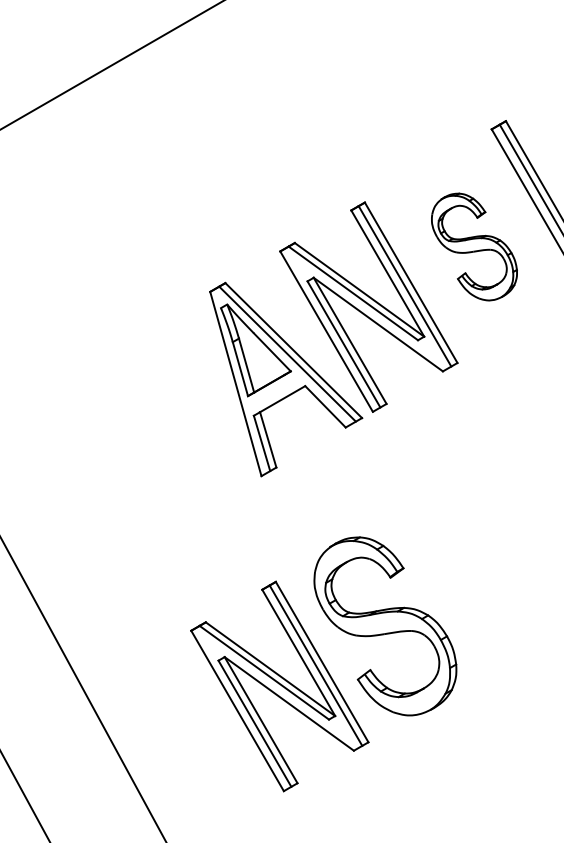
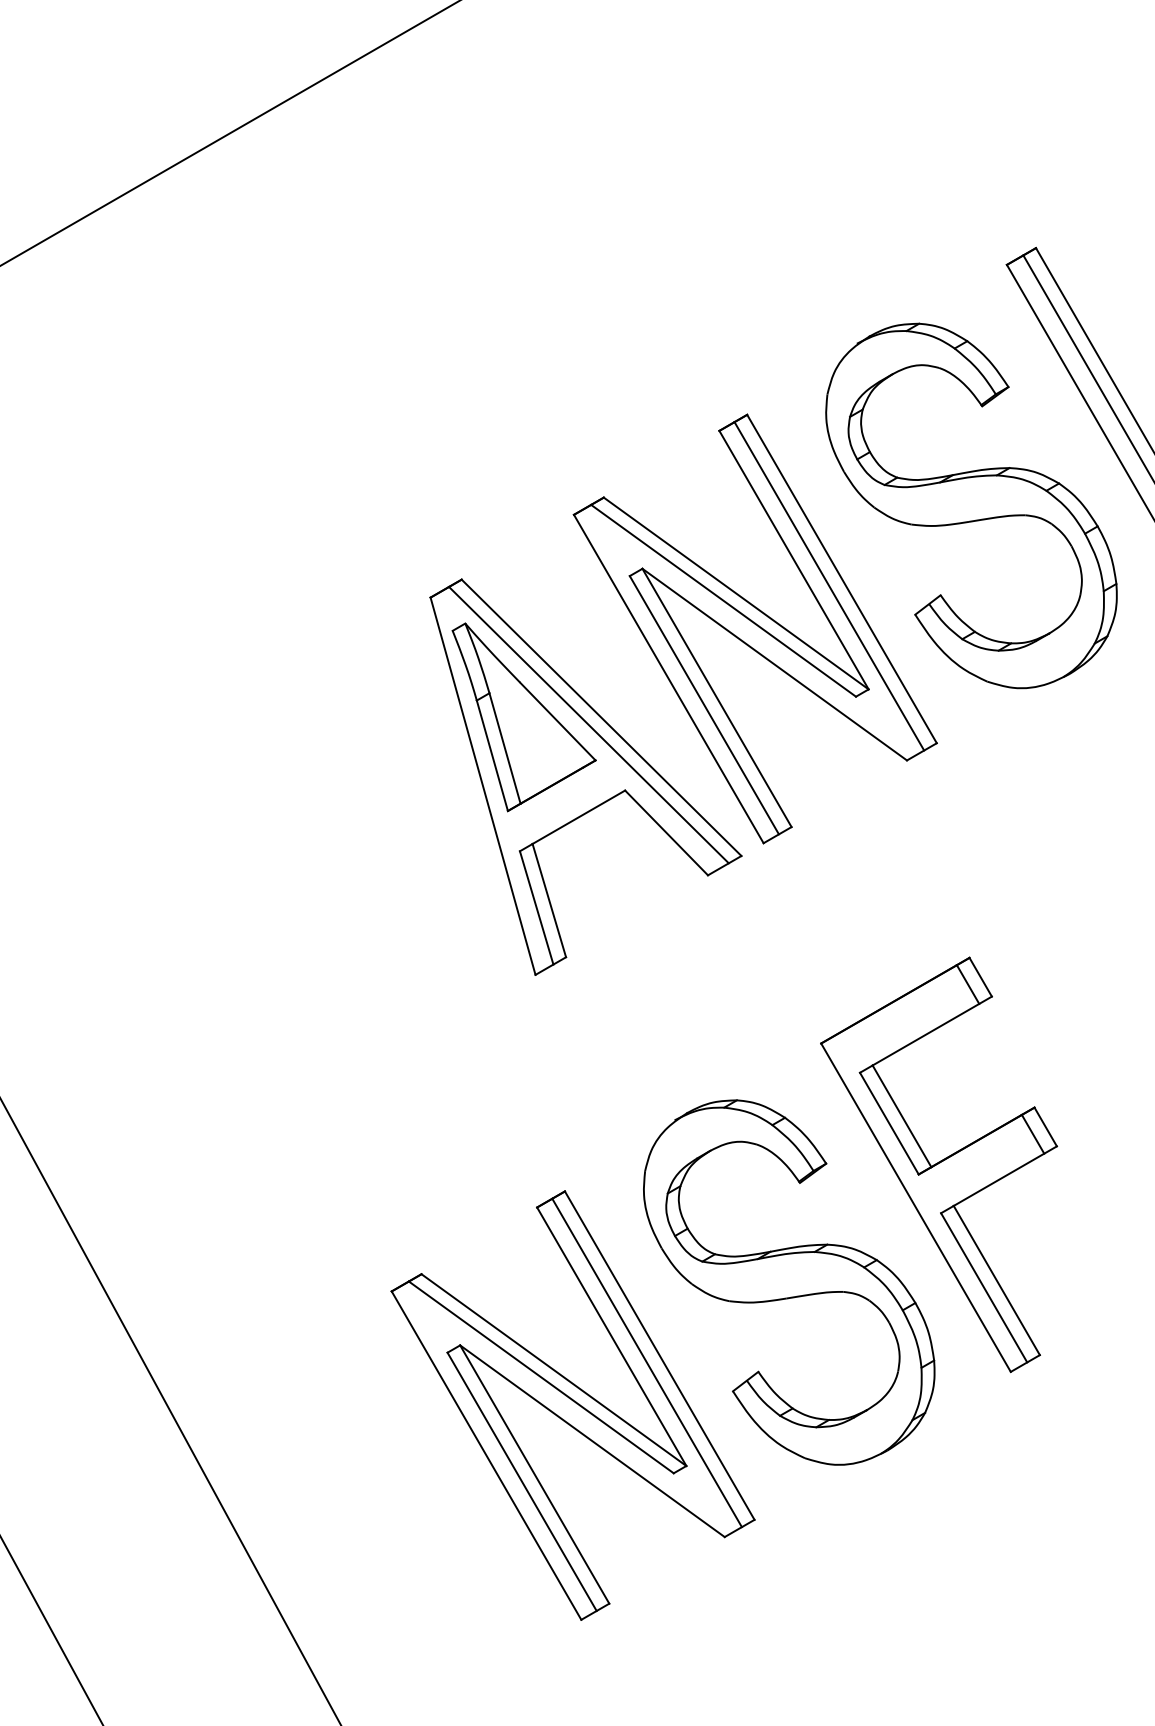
part: (474, 246) -> (971, 504), size x1.67
part: (458, 568) -> (938, 1163), added

